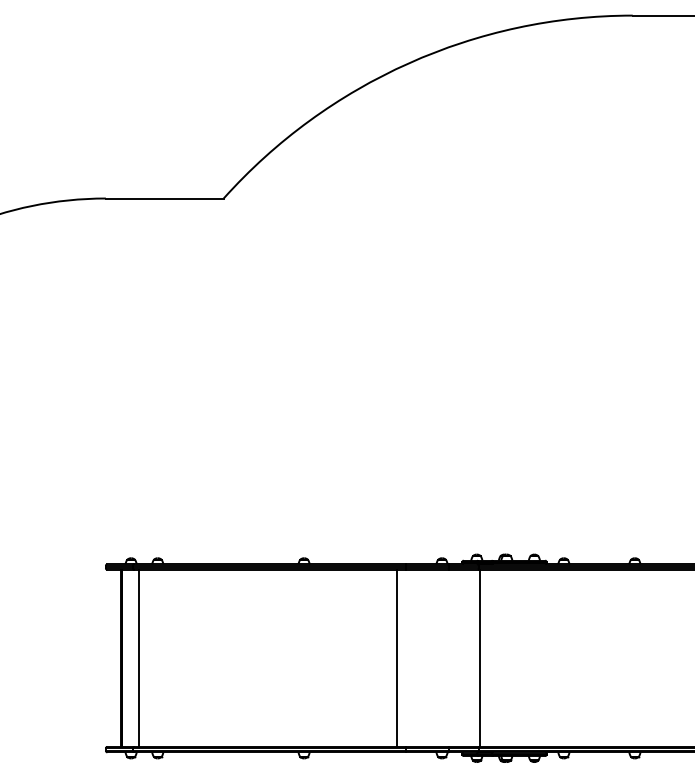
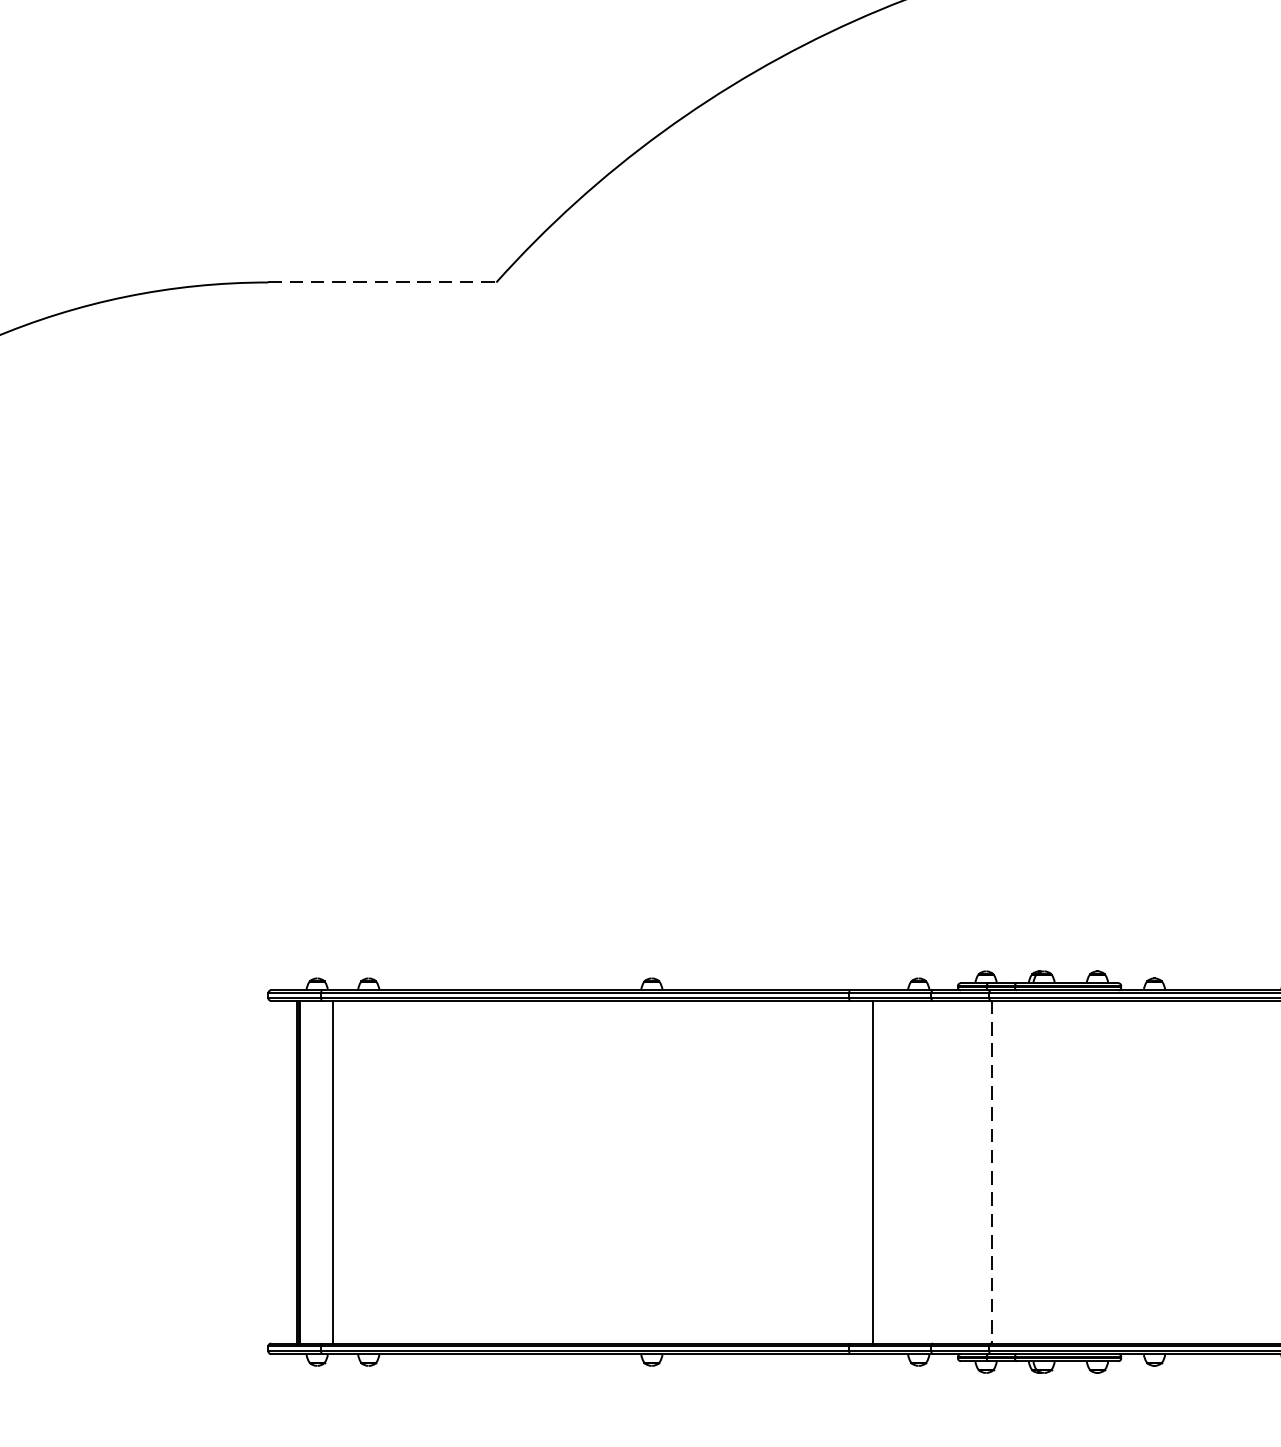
line: (164, 198) -> (381, 282), solid -> dashed
line: (396, 657) -> (873, 1170), moved
line: (480, 658) -> (993, 1172), solid -> dashed

